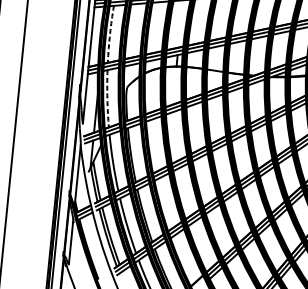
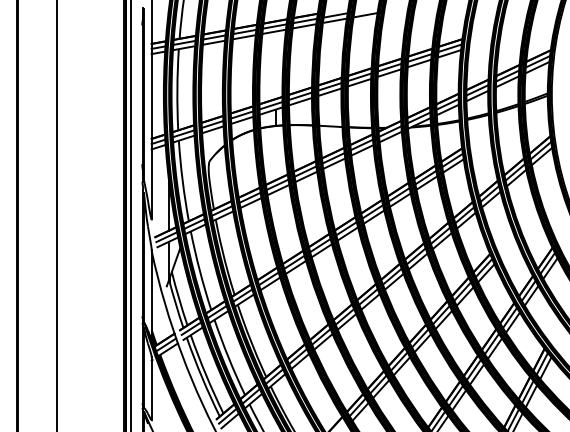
arc: (110, 34) -> (177, 89), dashed -> solid
arc: (107, 99) -> (182, 181), dashed -> solid

